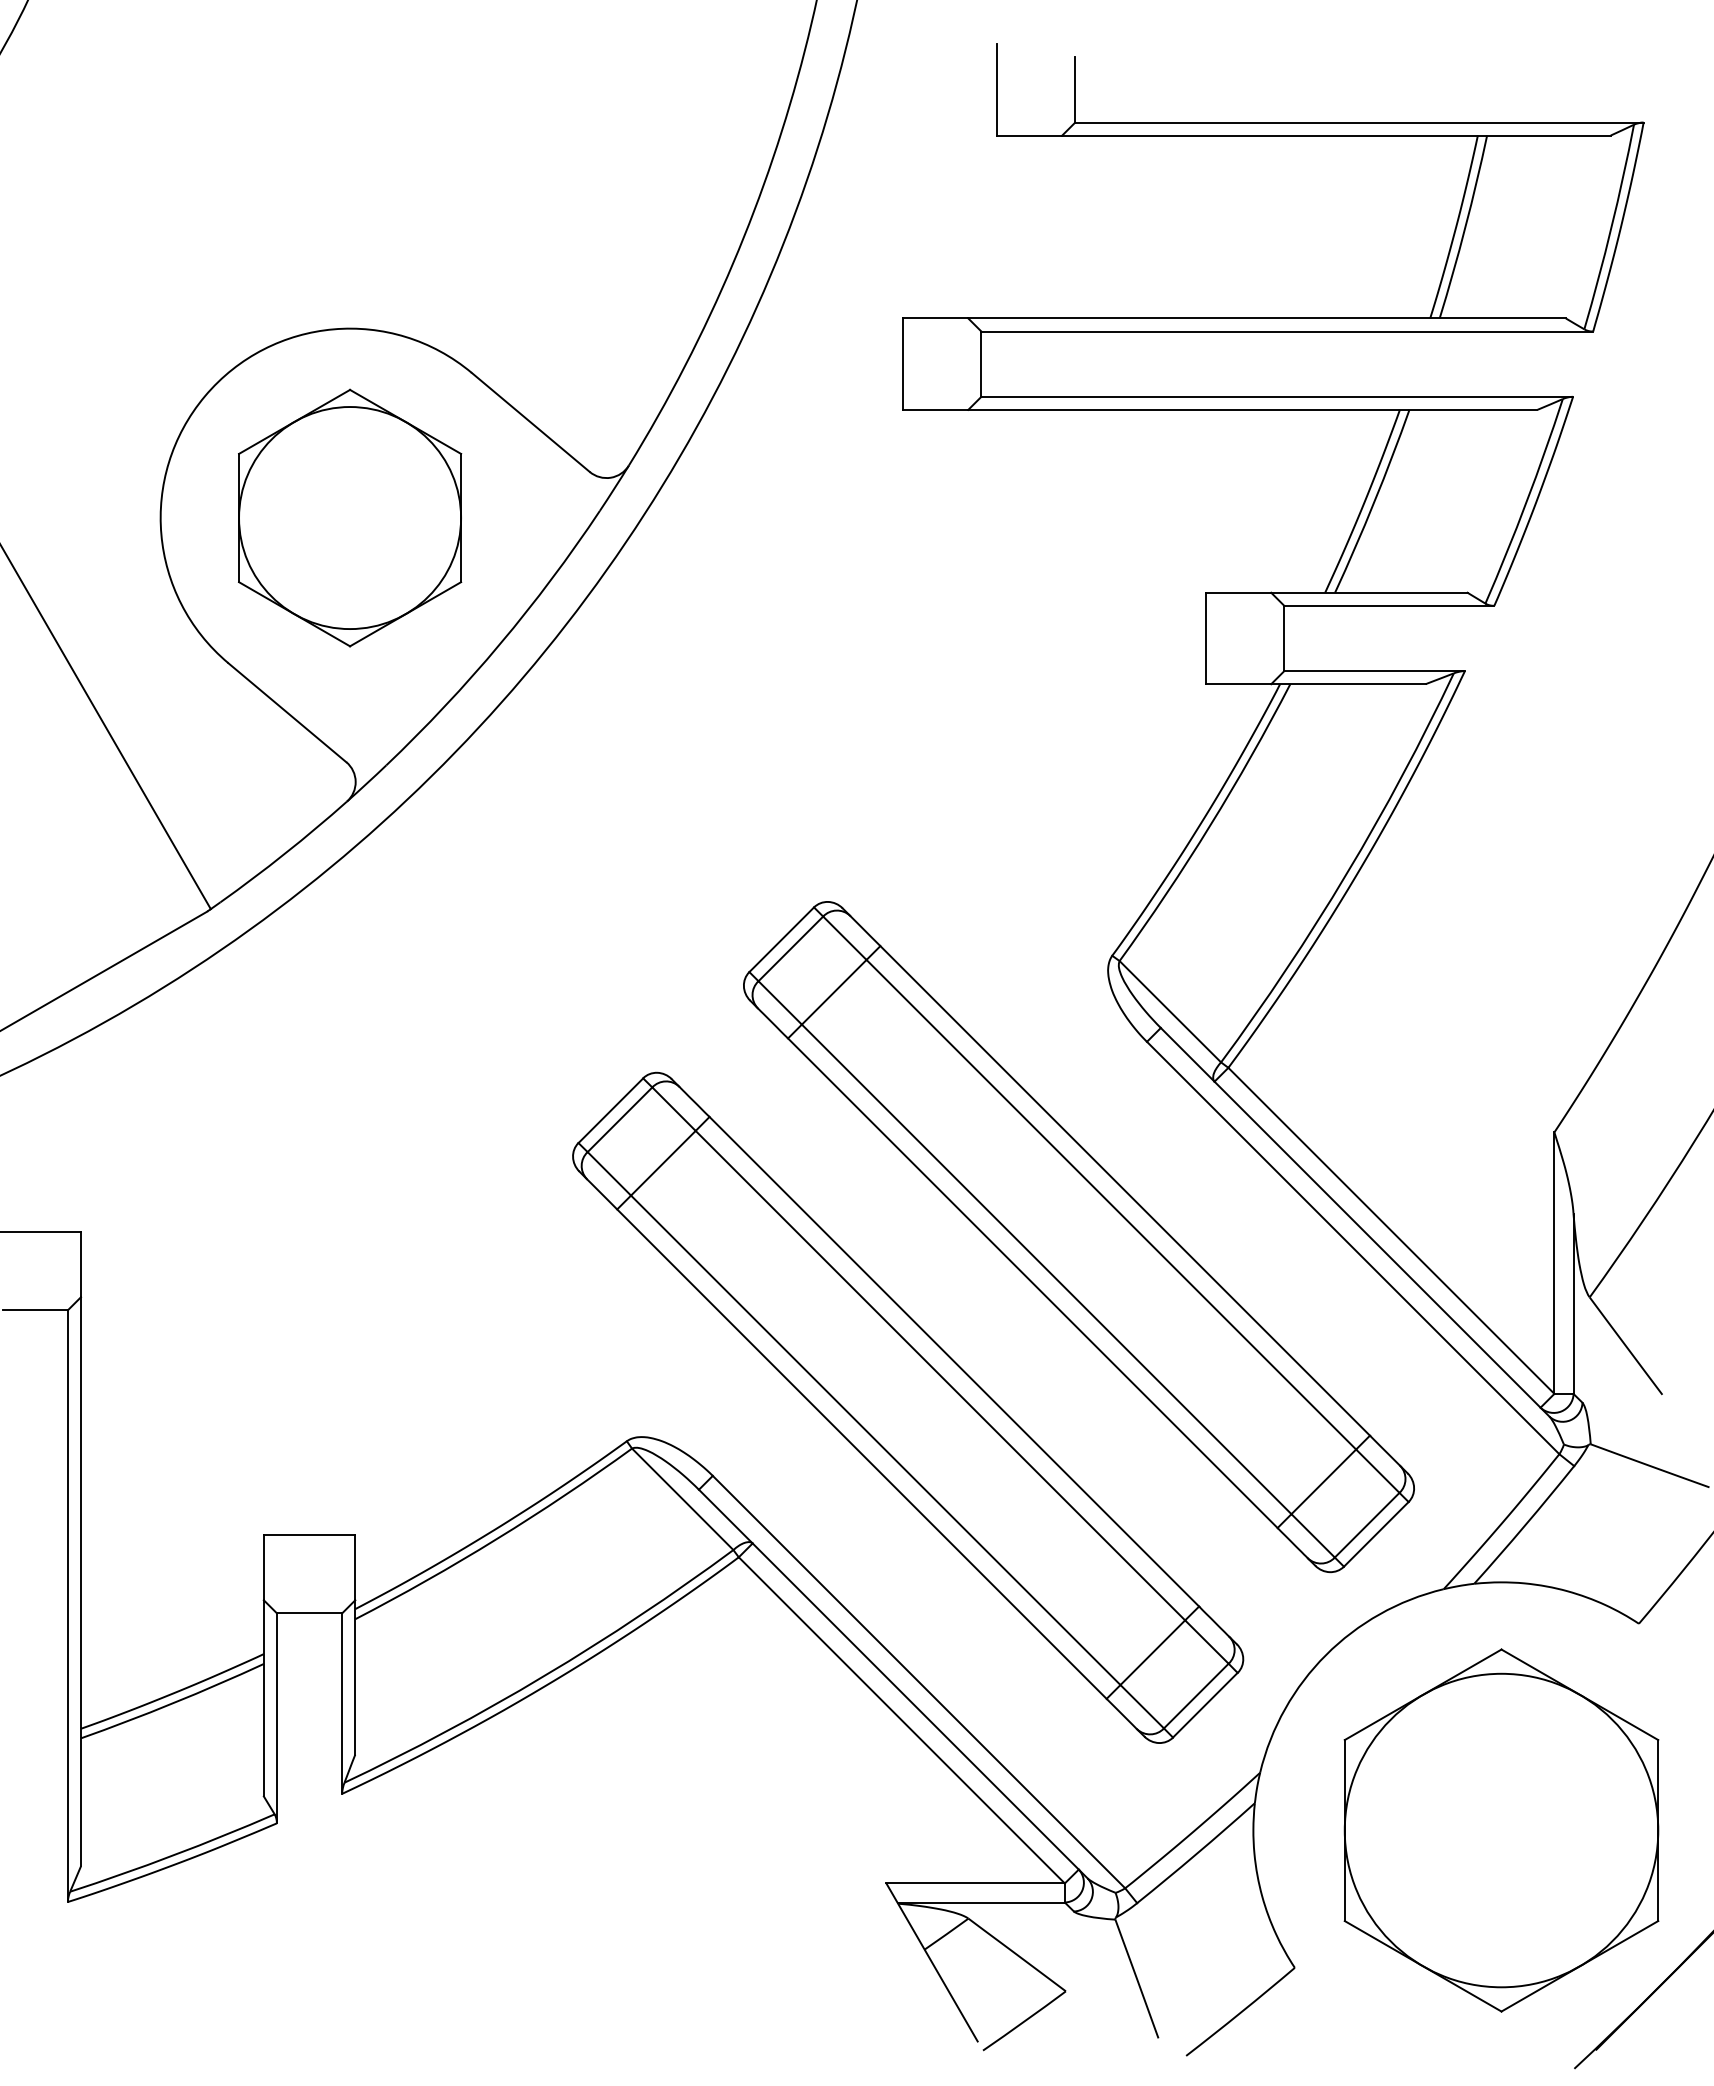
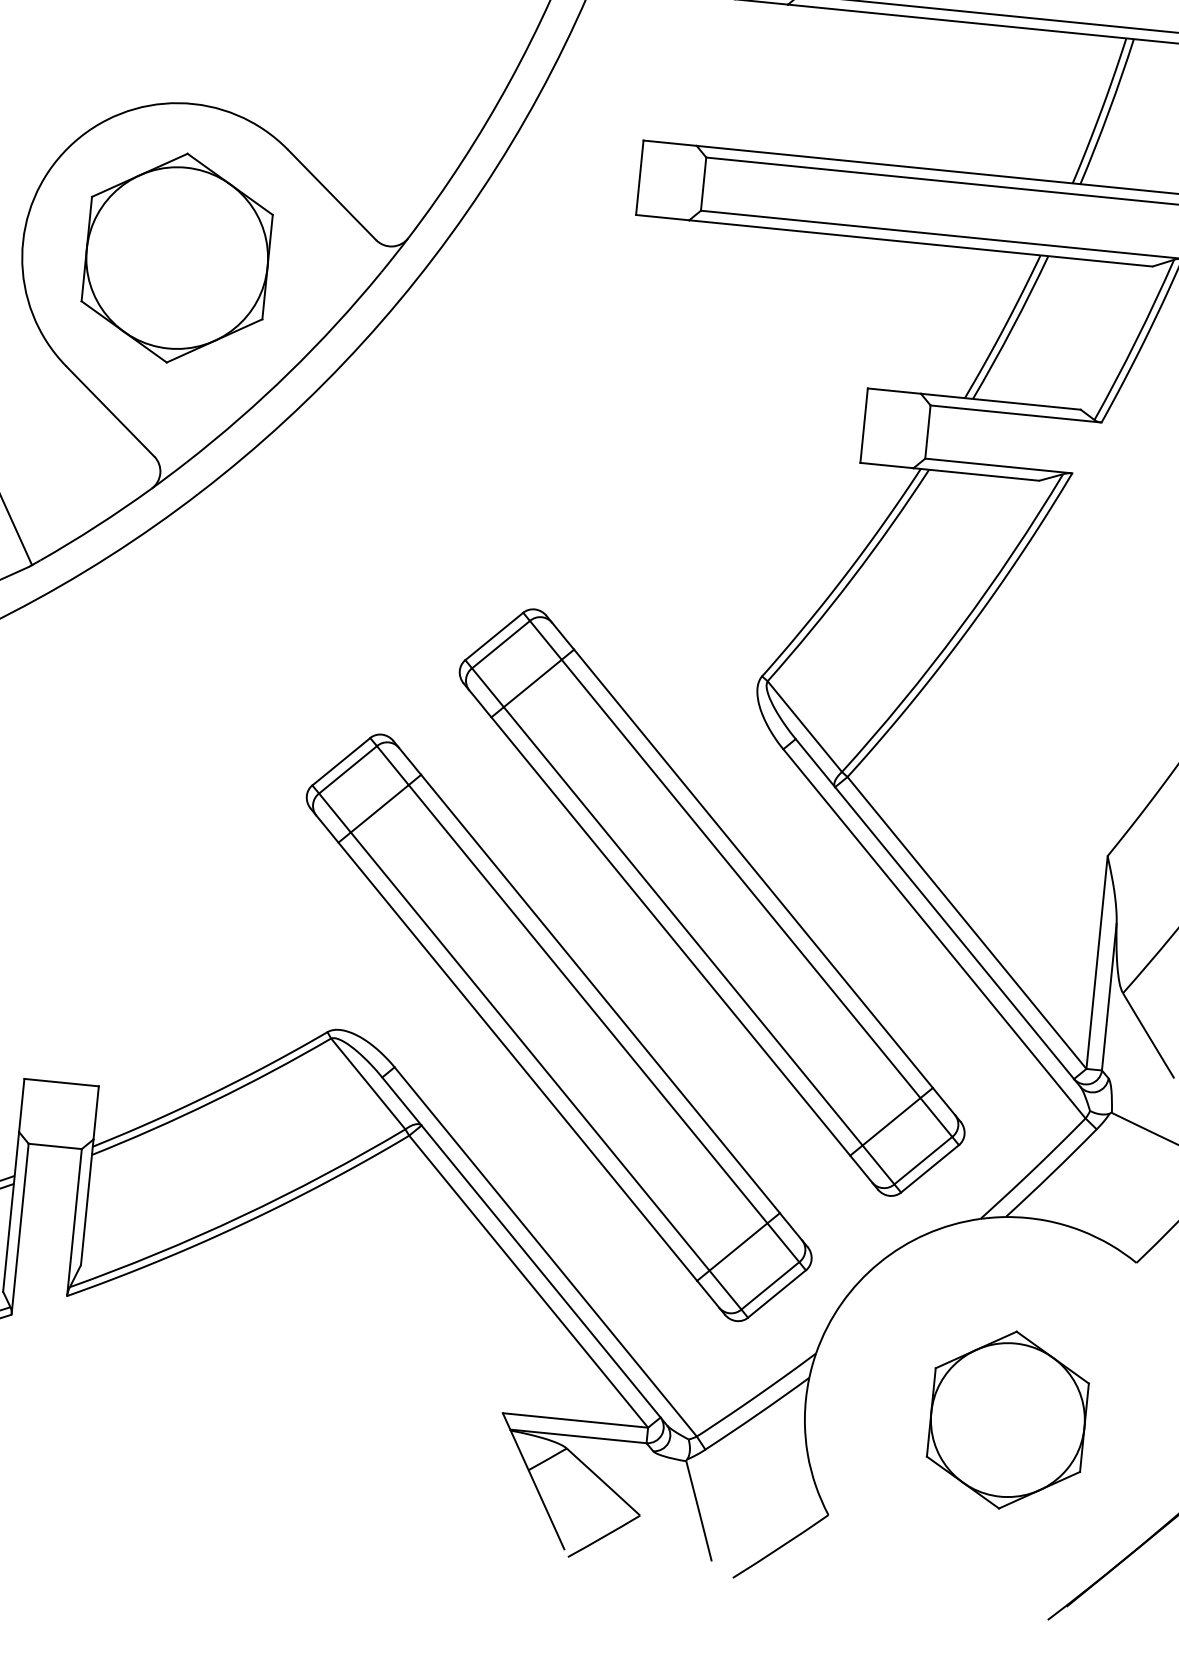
part: (1501, 1830) -> (1007, 1420), size x0.6

